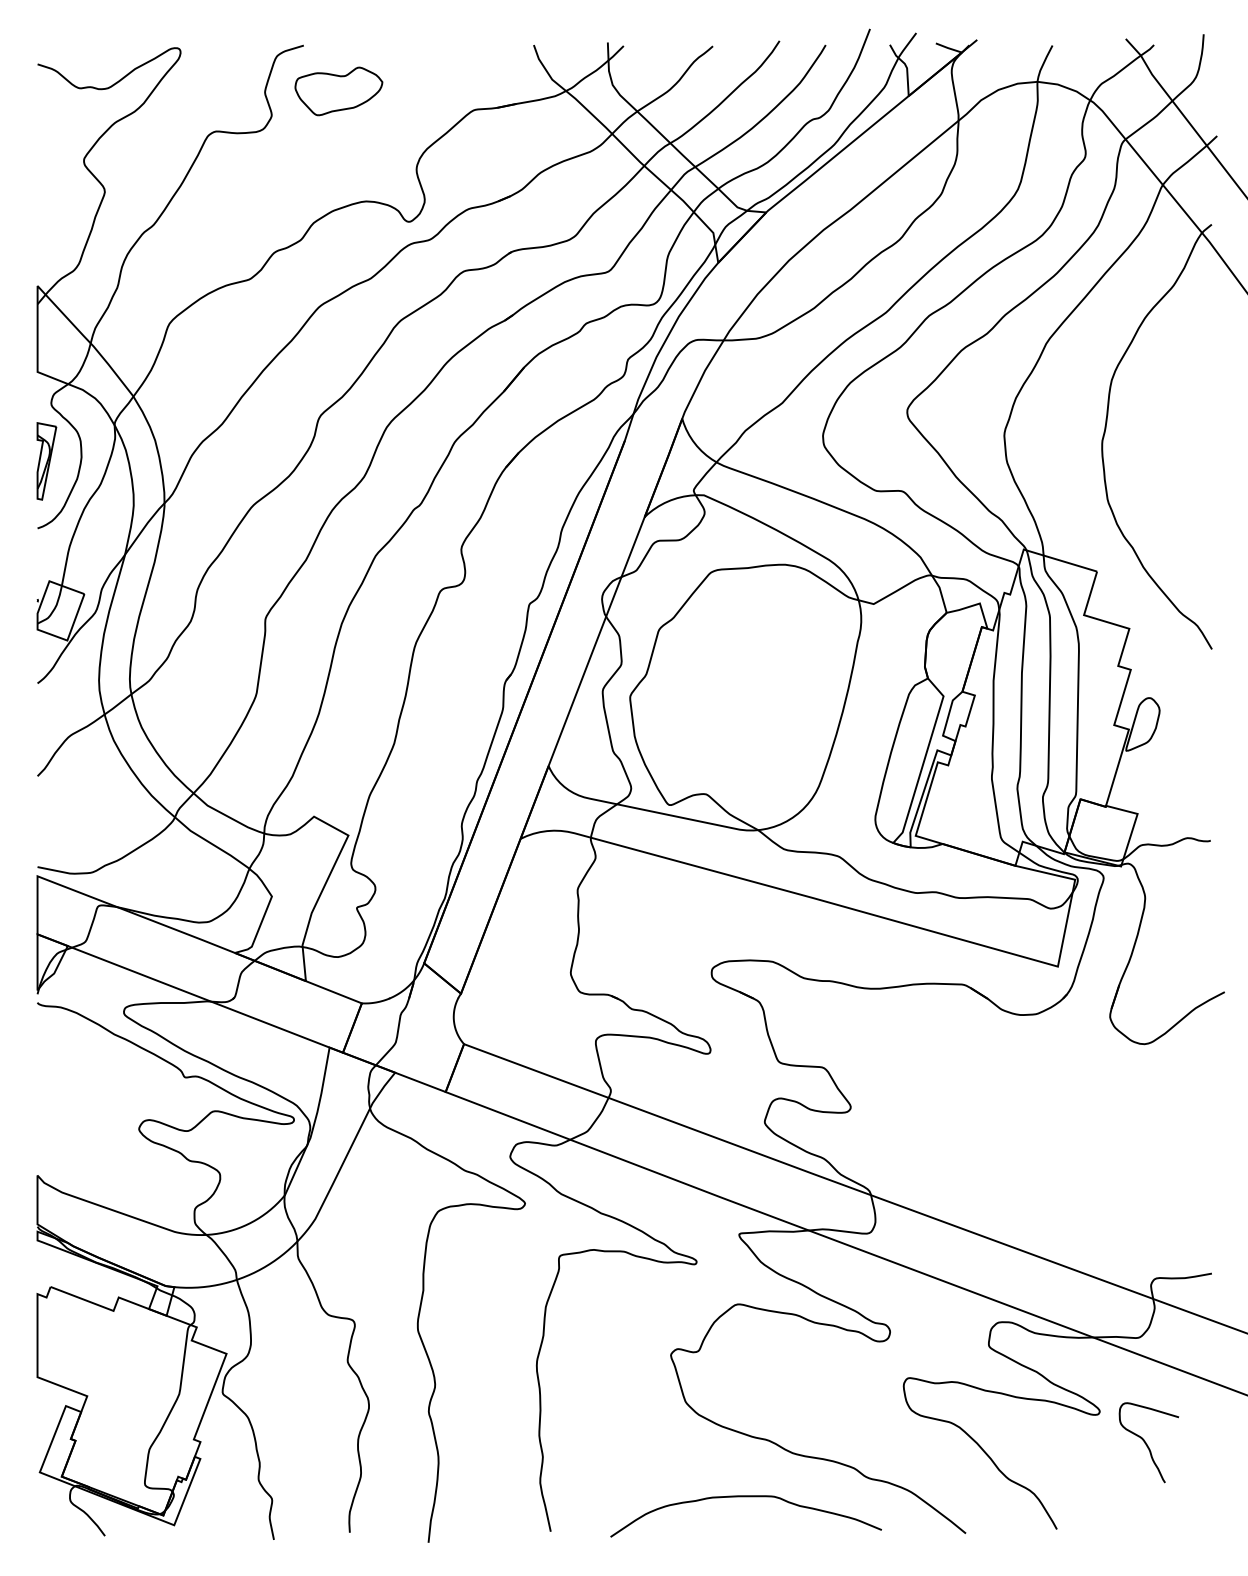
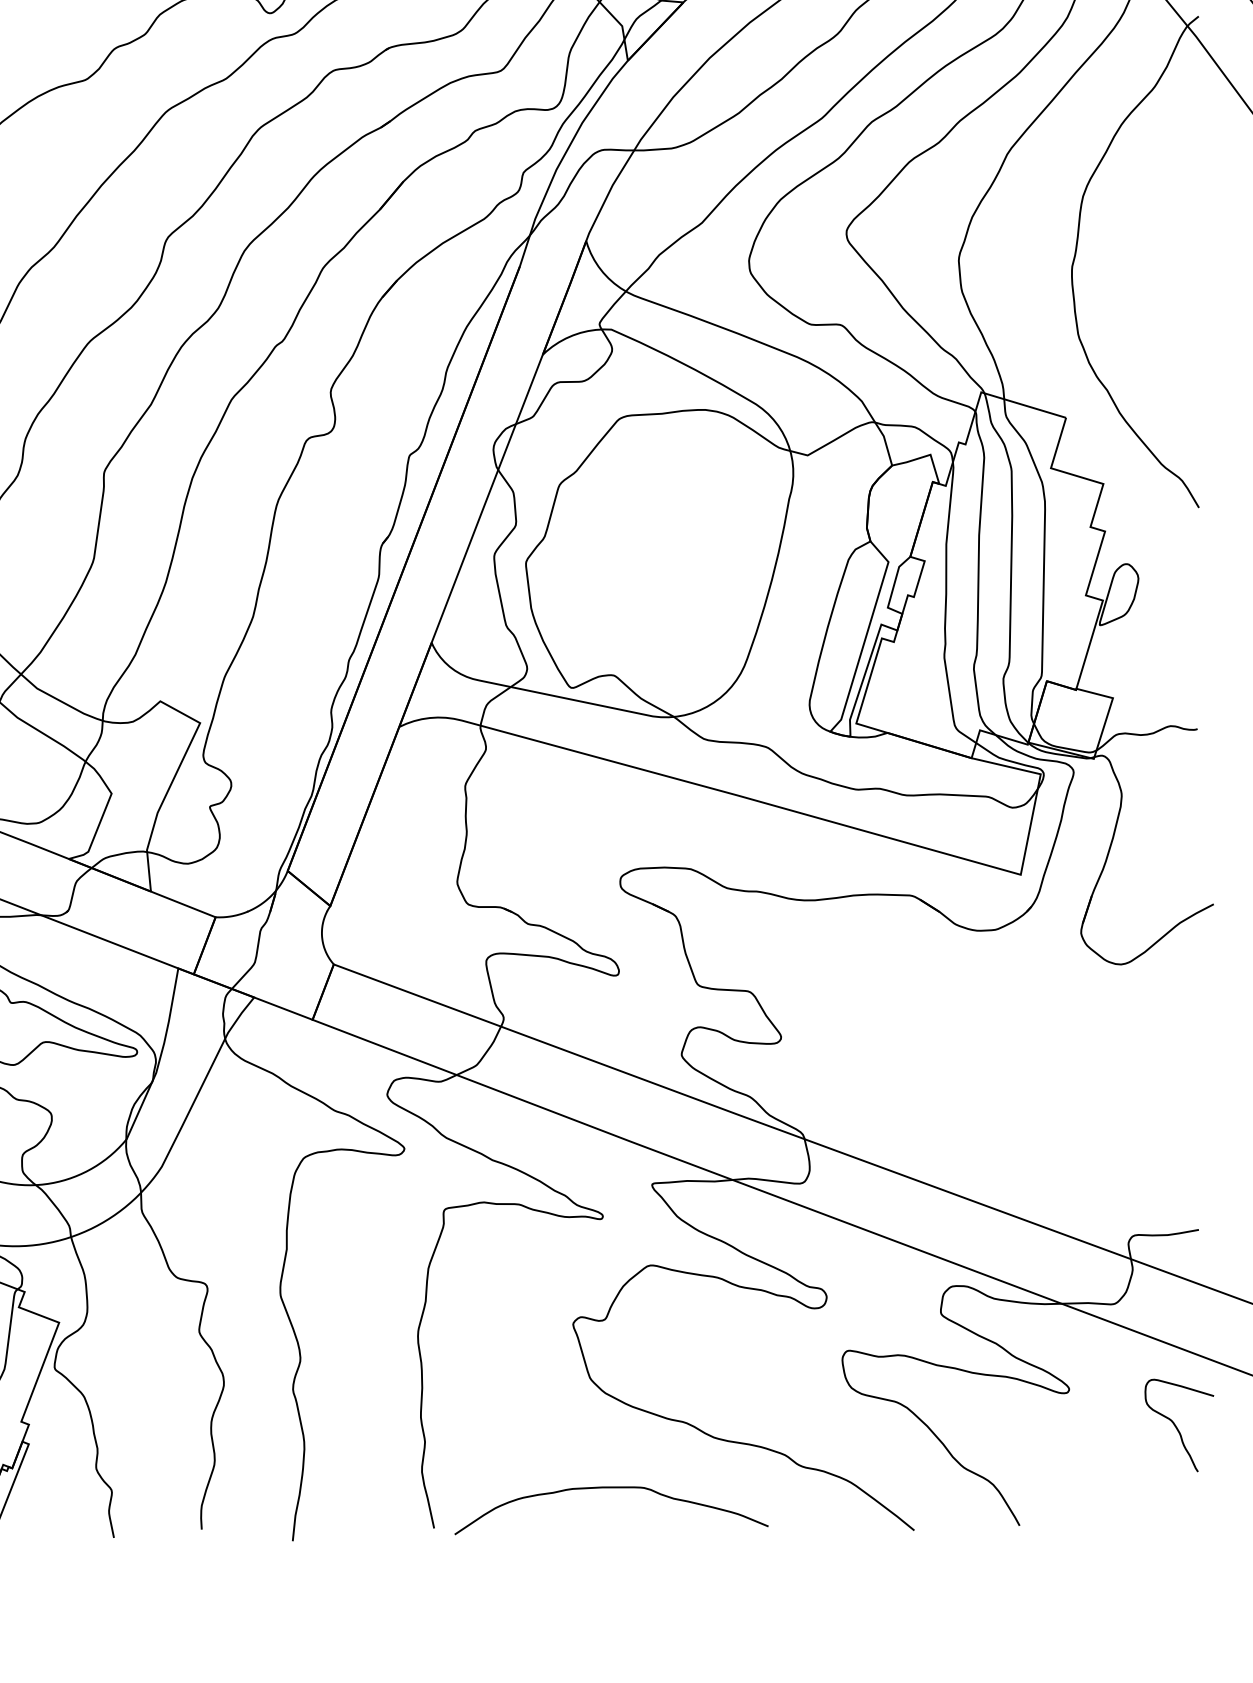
curve: (1146, 1442) -> (1176, 1425), moved
curve: (745, 1497) -> (610, 1488), moved

